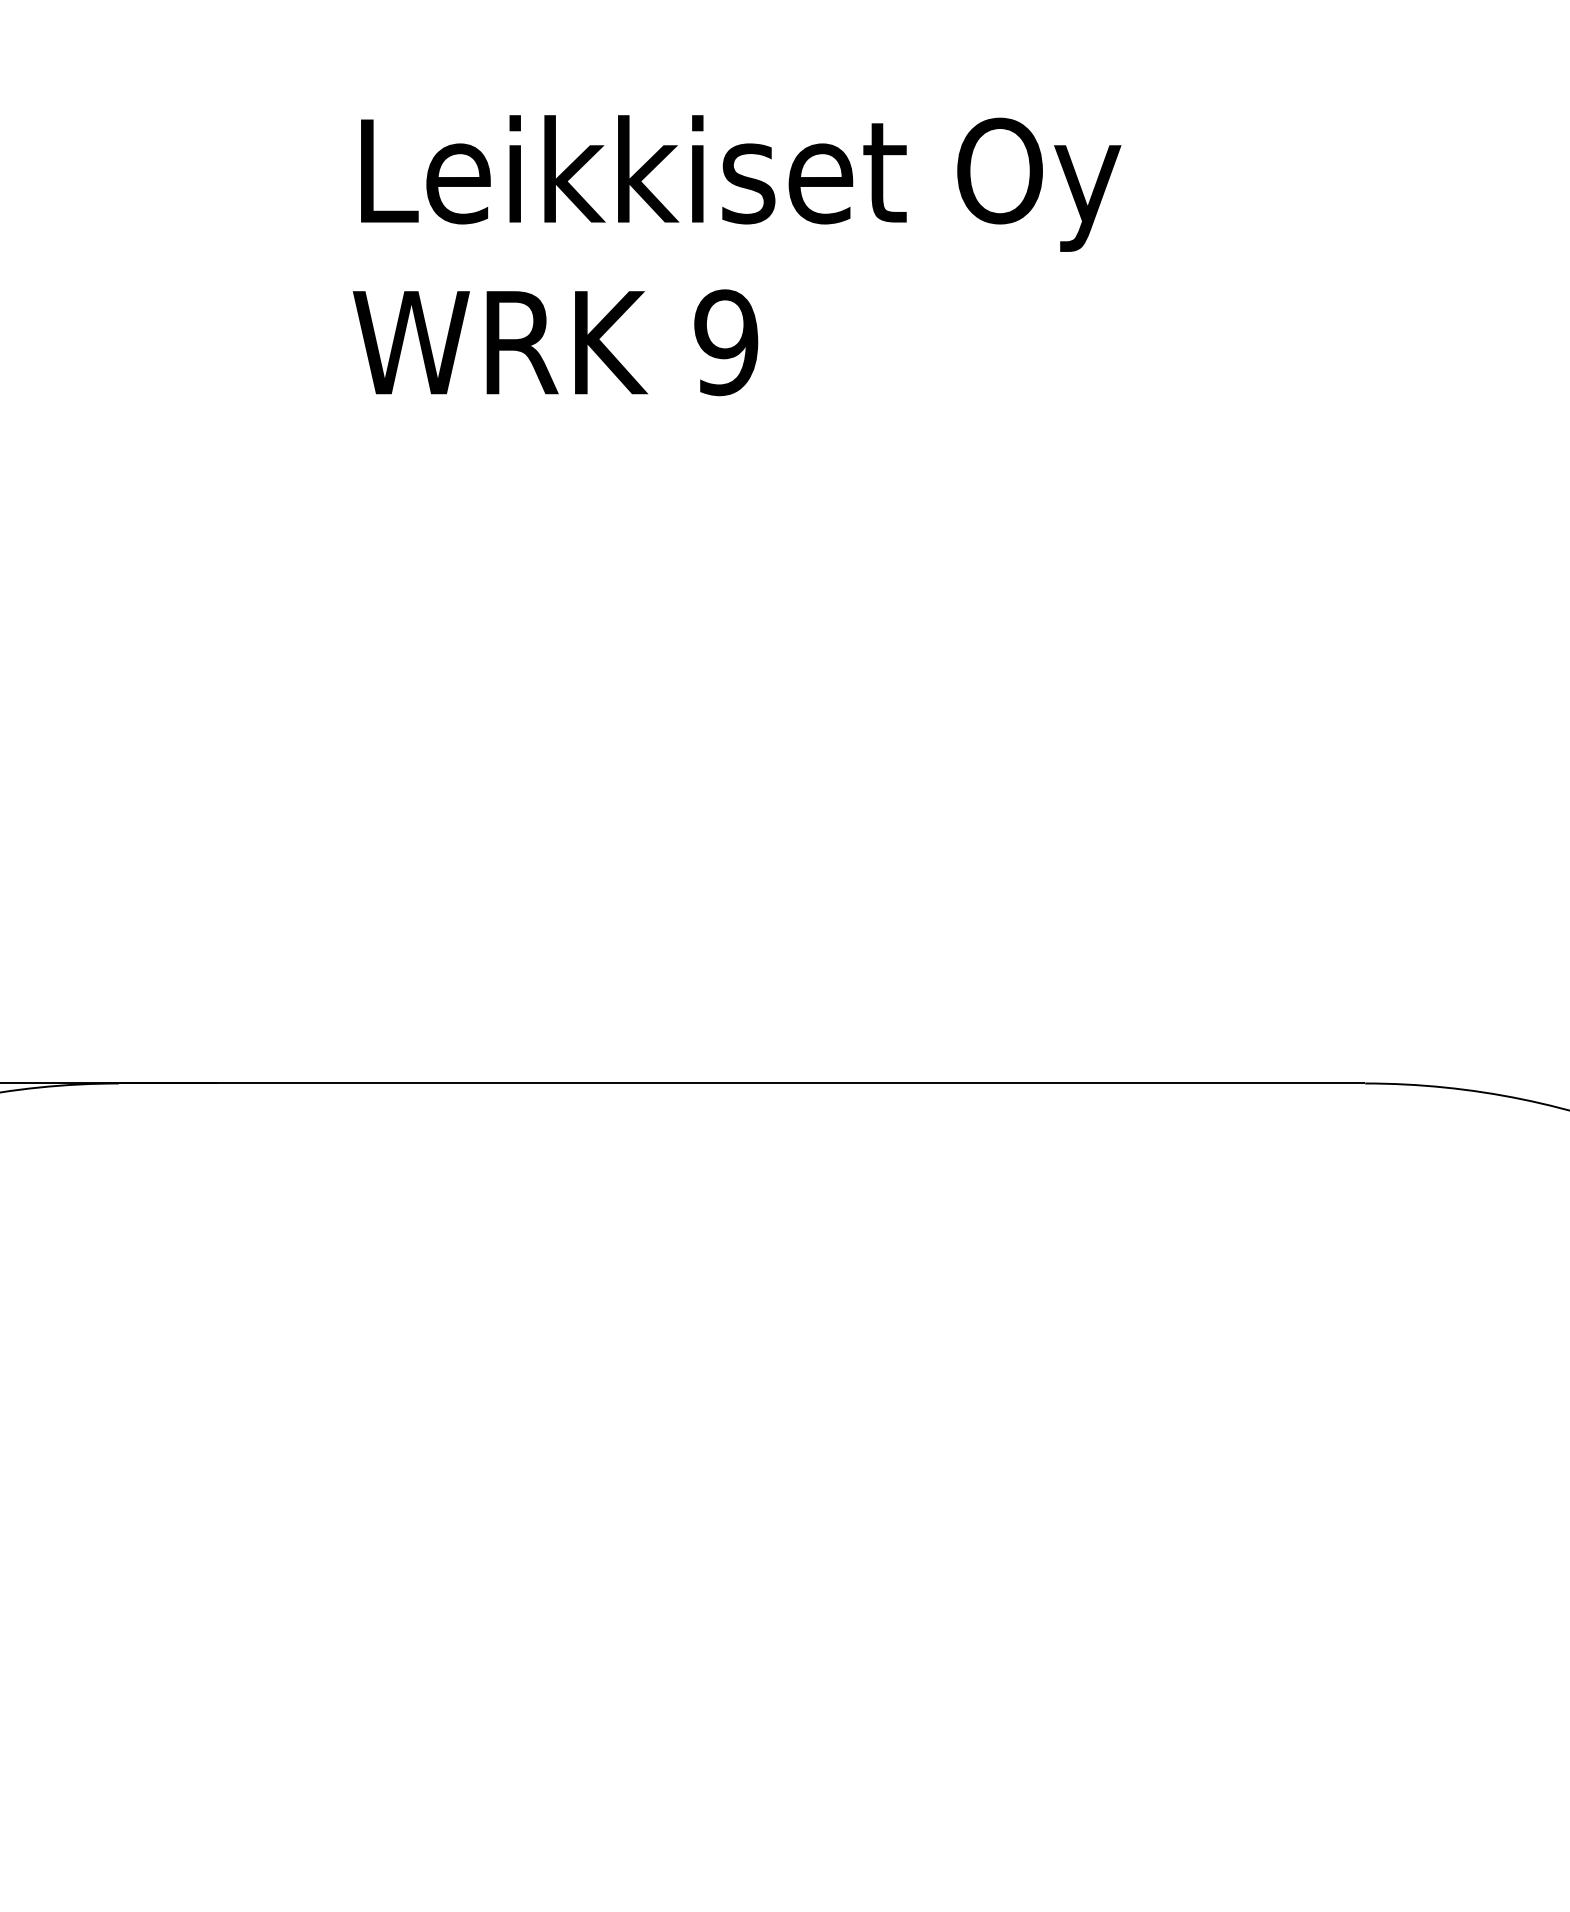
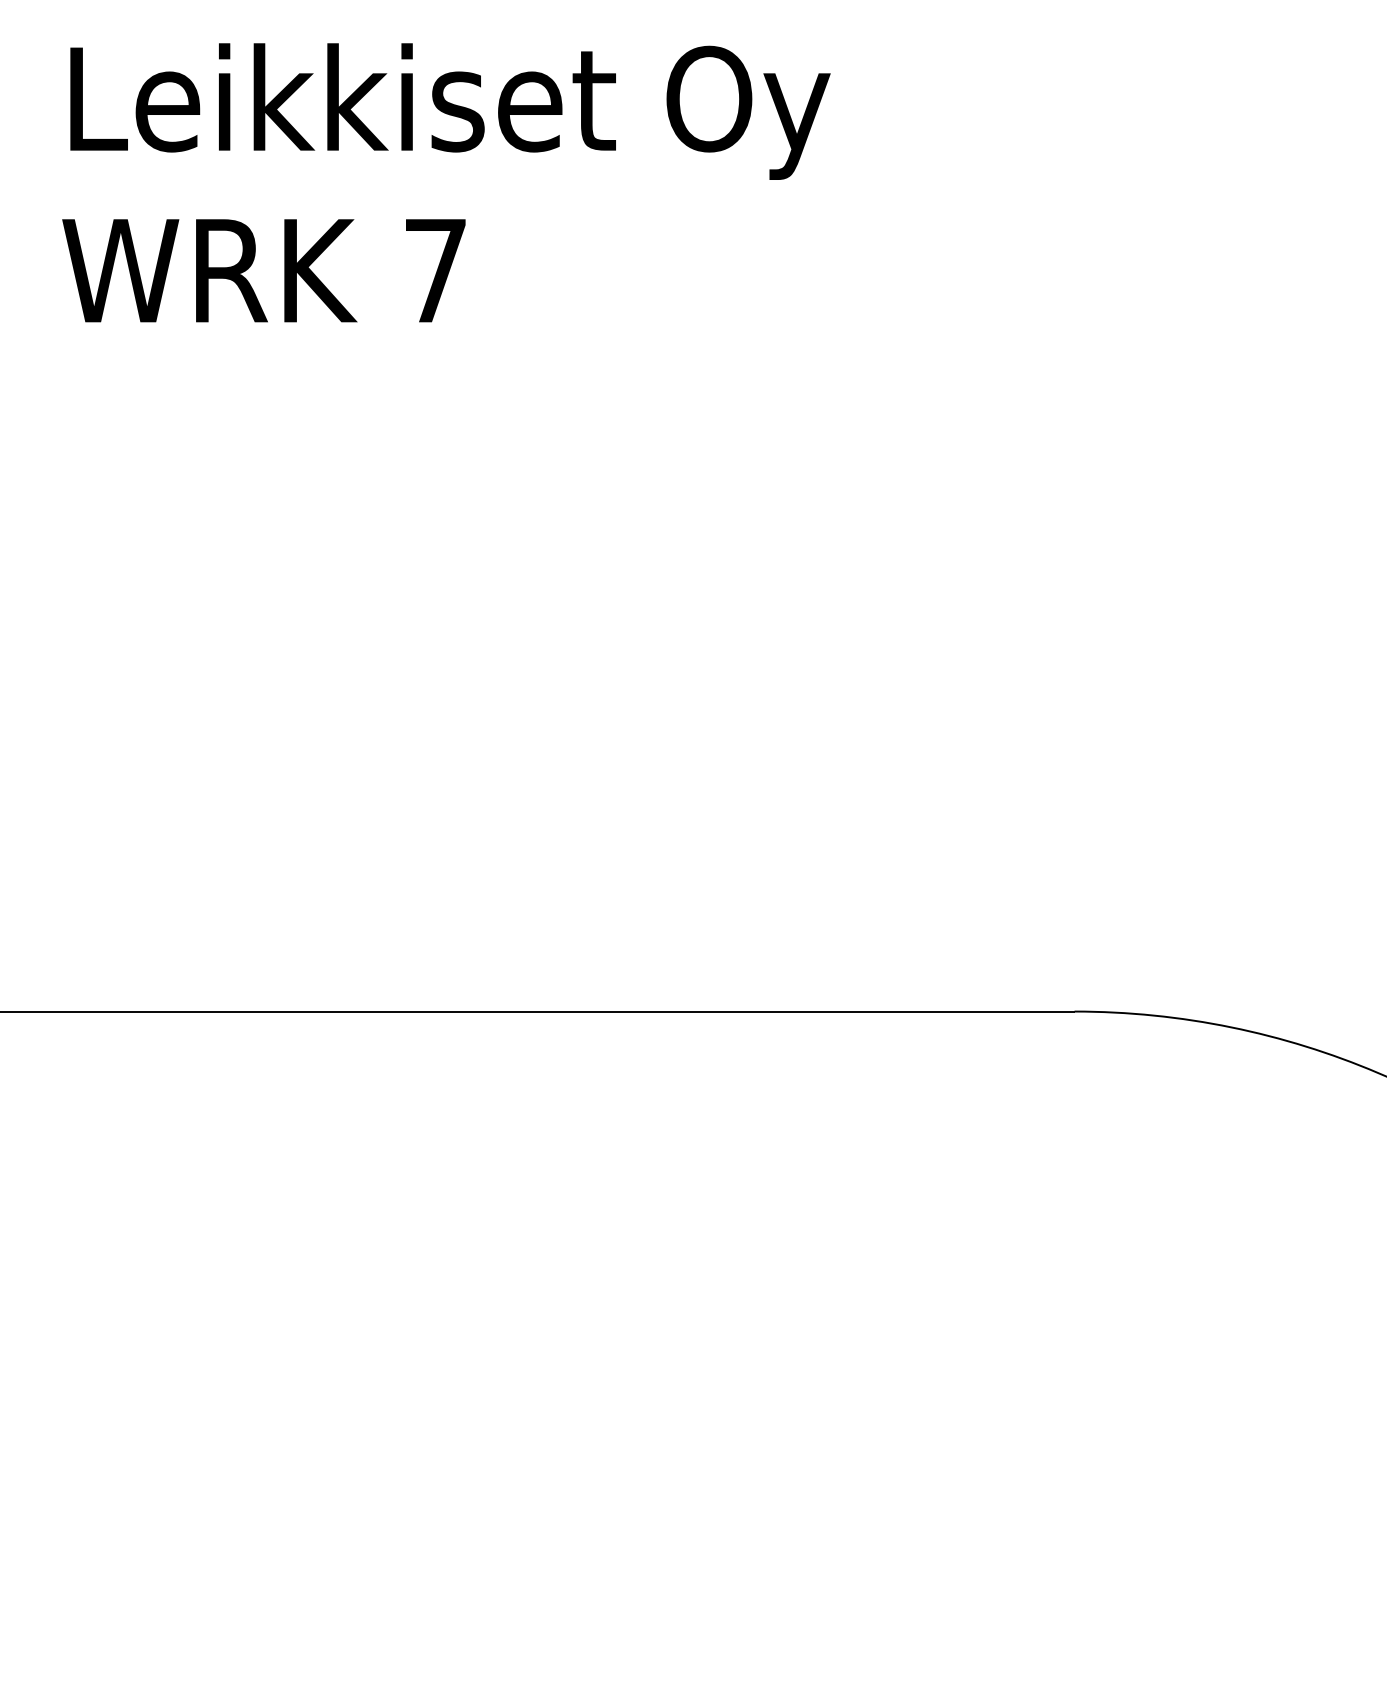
text: (726, 342) -> (435, 270), 9 -> 7

